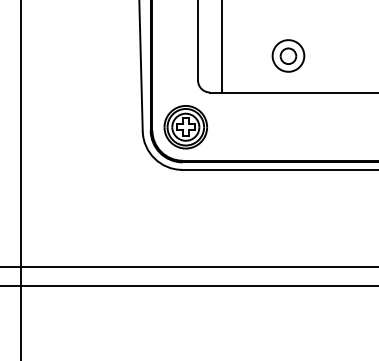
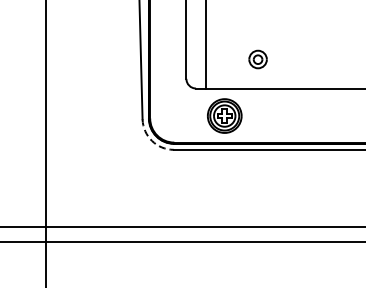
part: (287, 55) -> (257, 59), size x0.7
part: (185, 126) -> (224, 115), moved
arc: (155, 158) -> (152, 140), solid -> dashed

